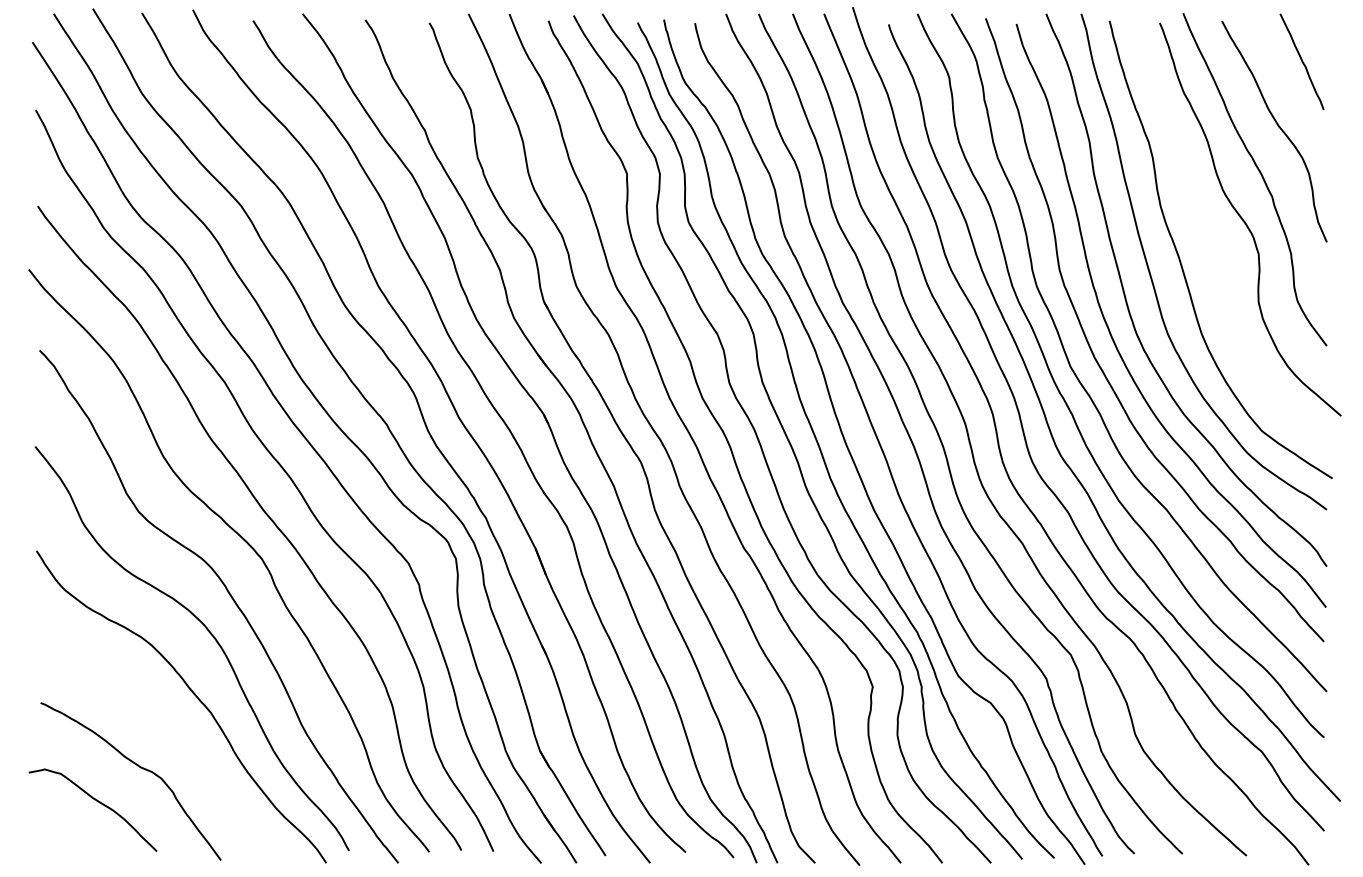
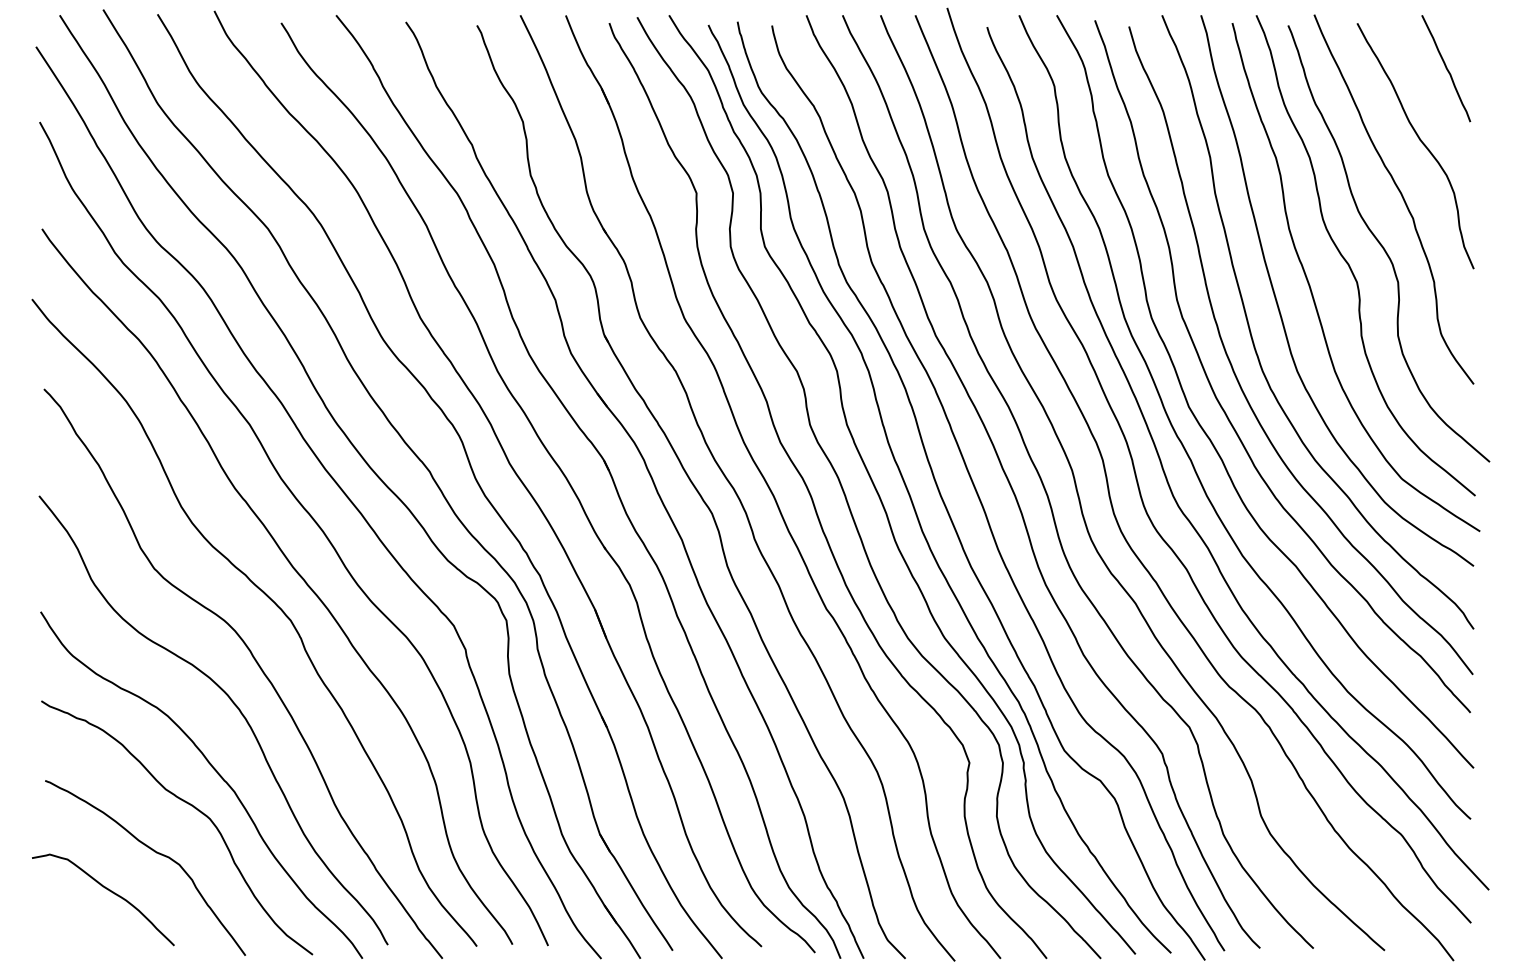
curve: (1214, 238) -> (1349, 264), added
curve: (172, 726) -> (191, 806), added

